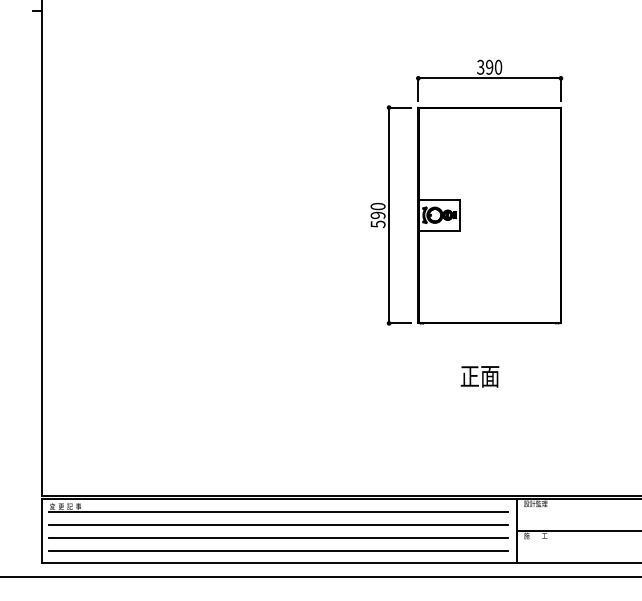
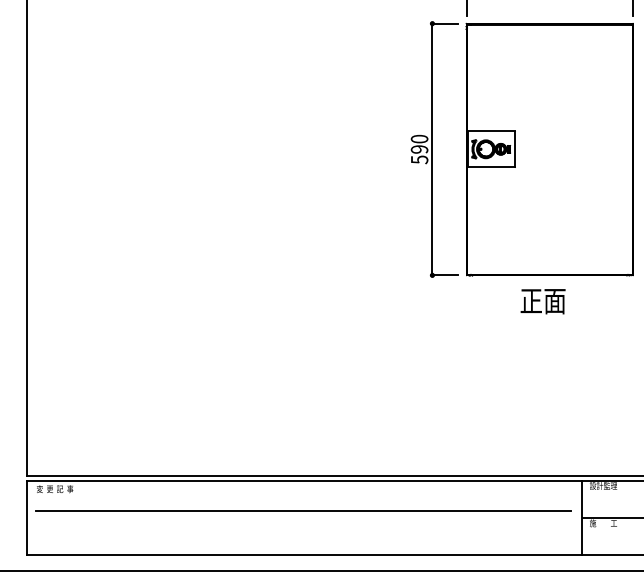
text: (479, 376) -> (542, 301), moved
line: (278, 512) -> (303, 496), removed
line: (278, 537) -> (303, 525), removed
line: (278, 550) -> (303, 540), removed

